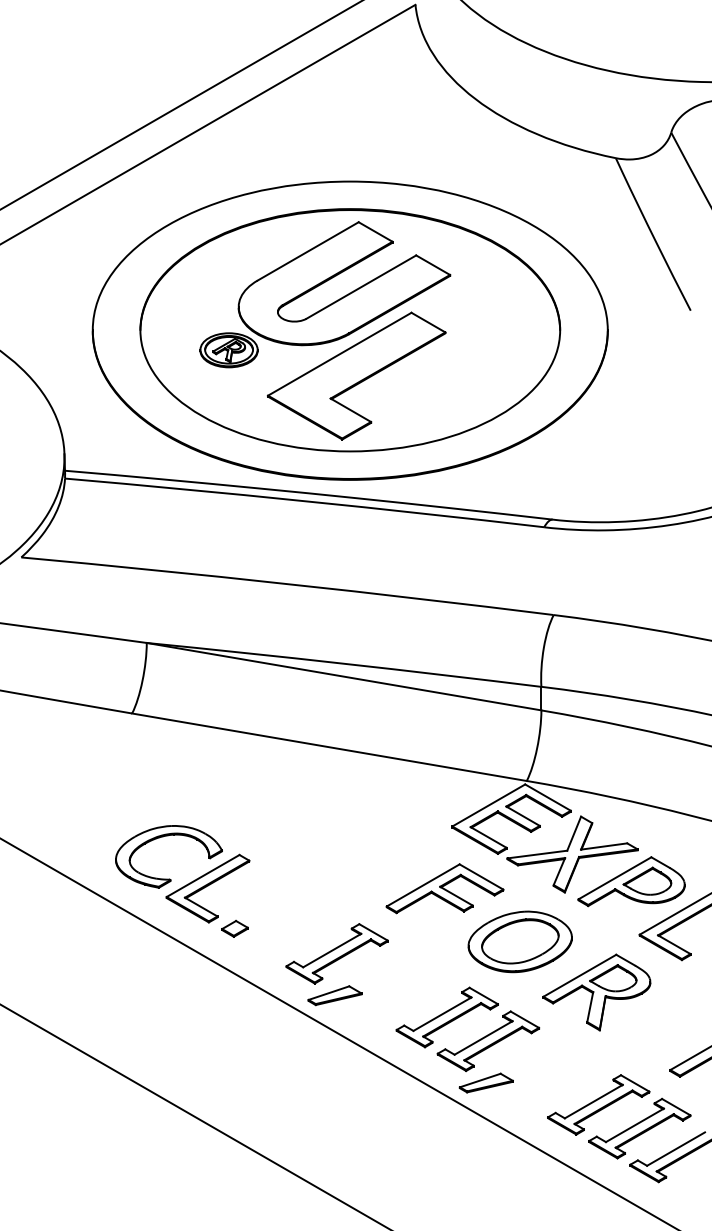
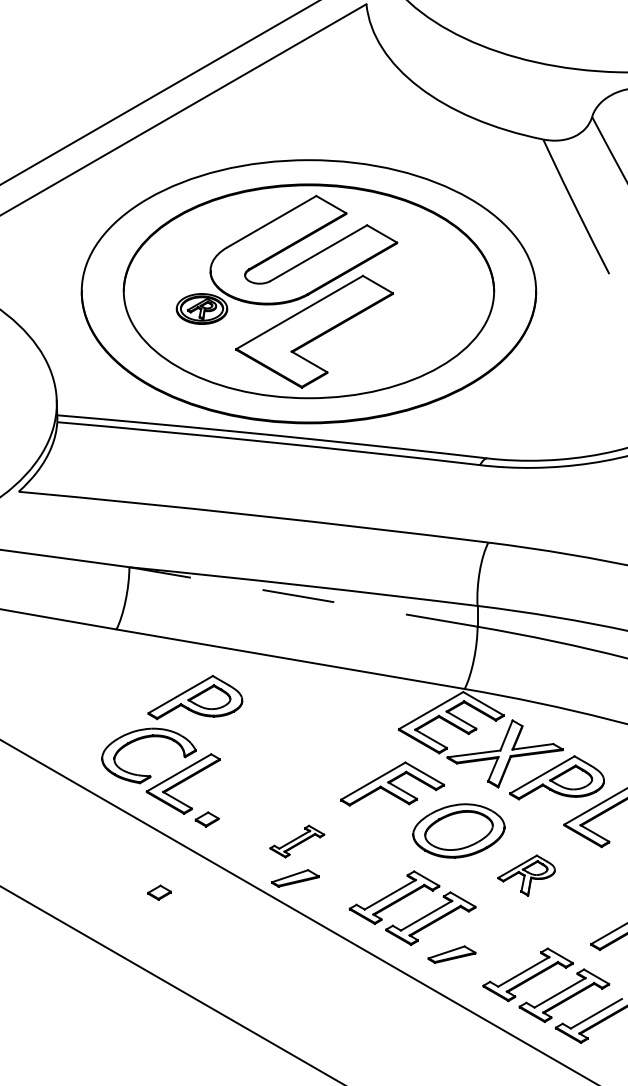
line: (343, 676) -> (302, 596), solid -> dashed
part: (221, 790) -> (195, 697), added
part: (336, 953) -> (296, 841), size x0.6
part: (596, 992) -> (526, 875), size x0.6
part: (180, 1011) -> (159, 892), added
part: (485, 1082) -> (451, 954), moved

